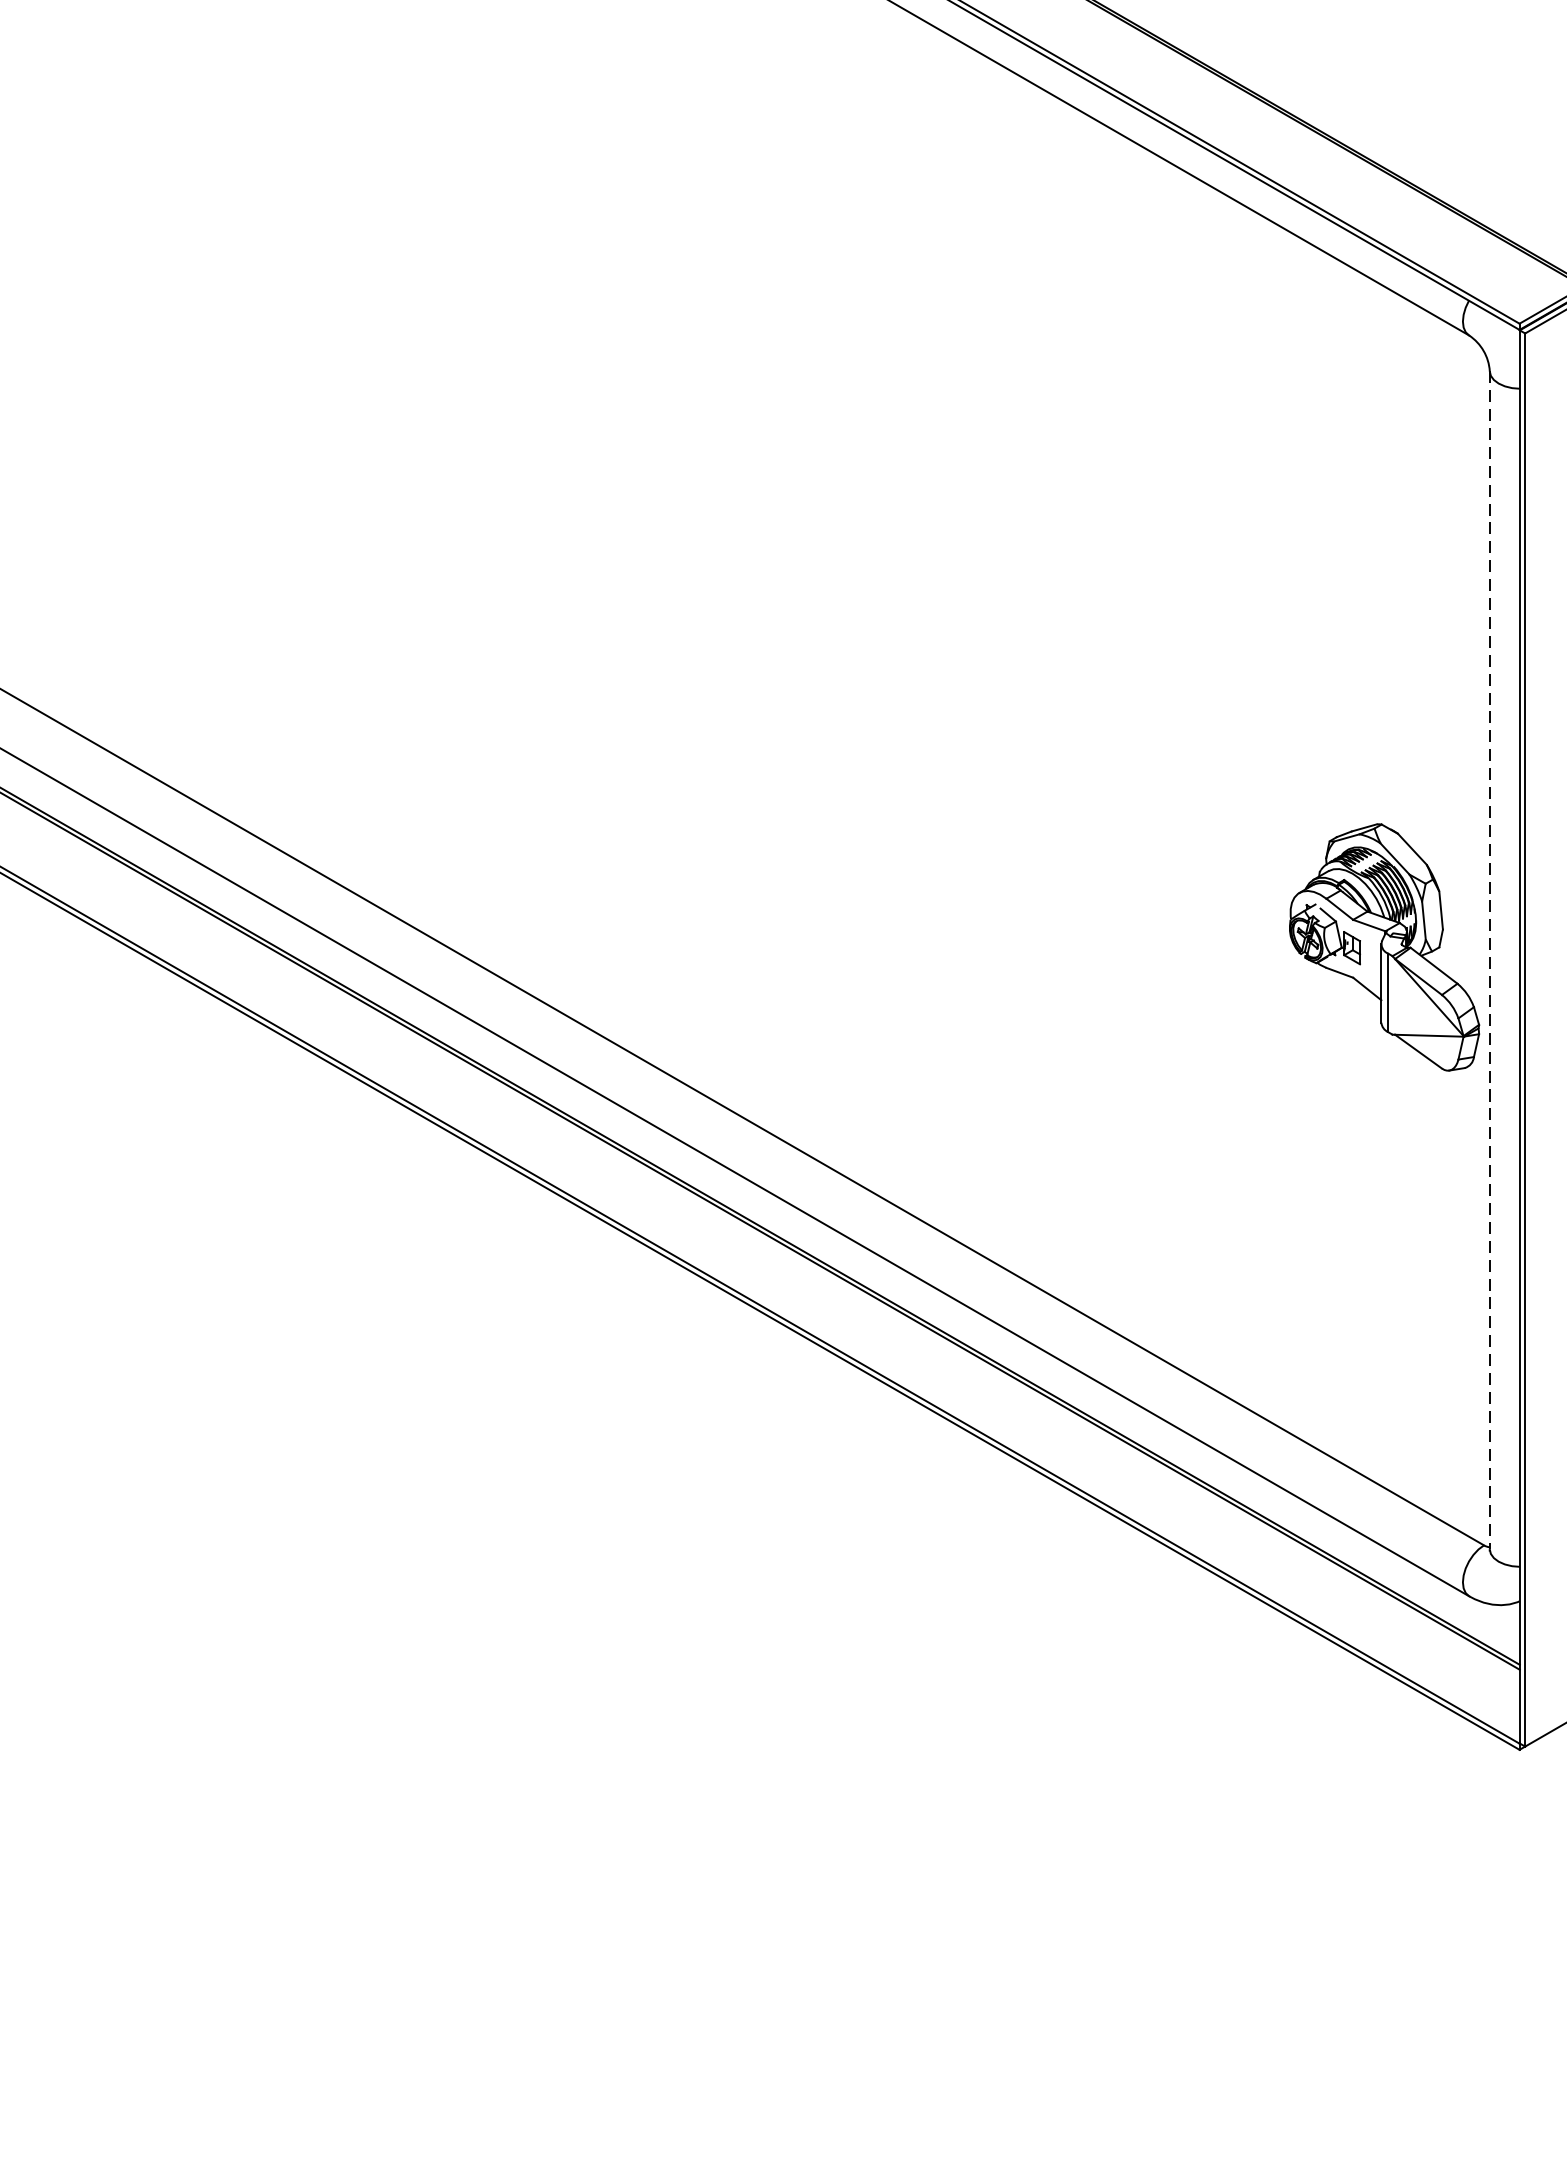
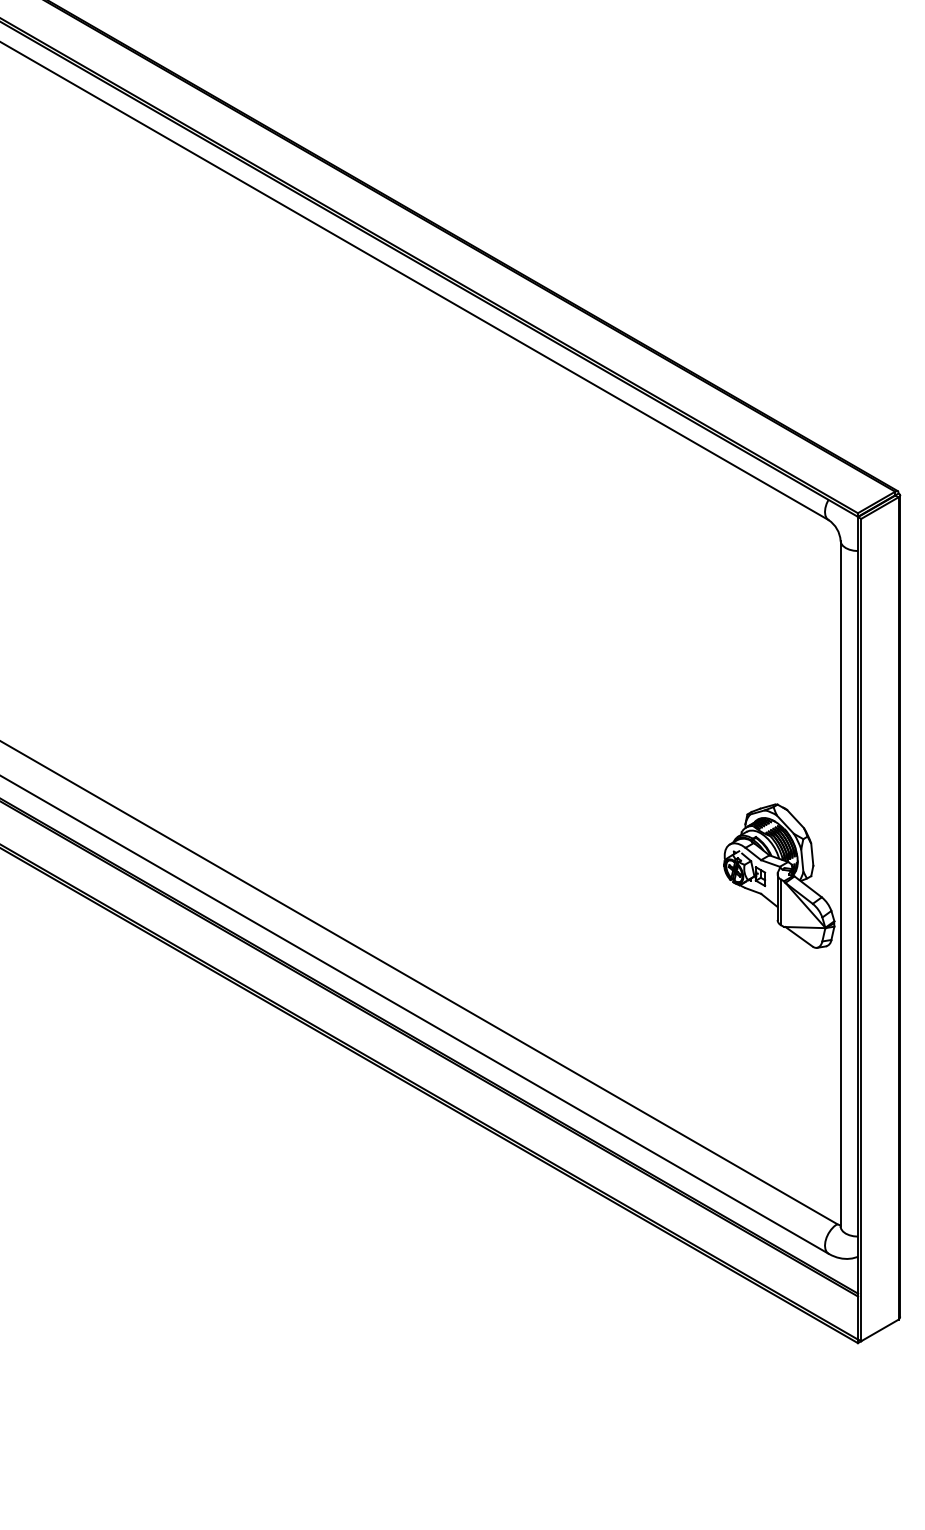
line: (1489, 959) -> (840, 883), dashed -> solid

